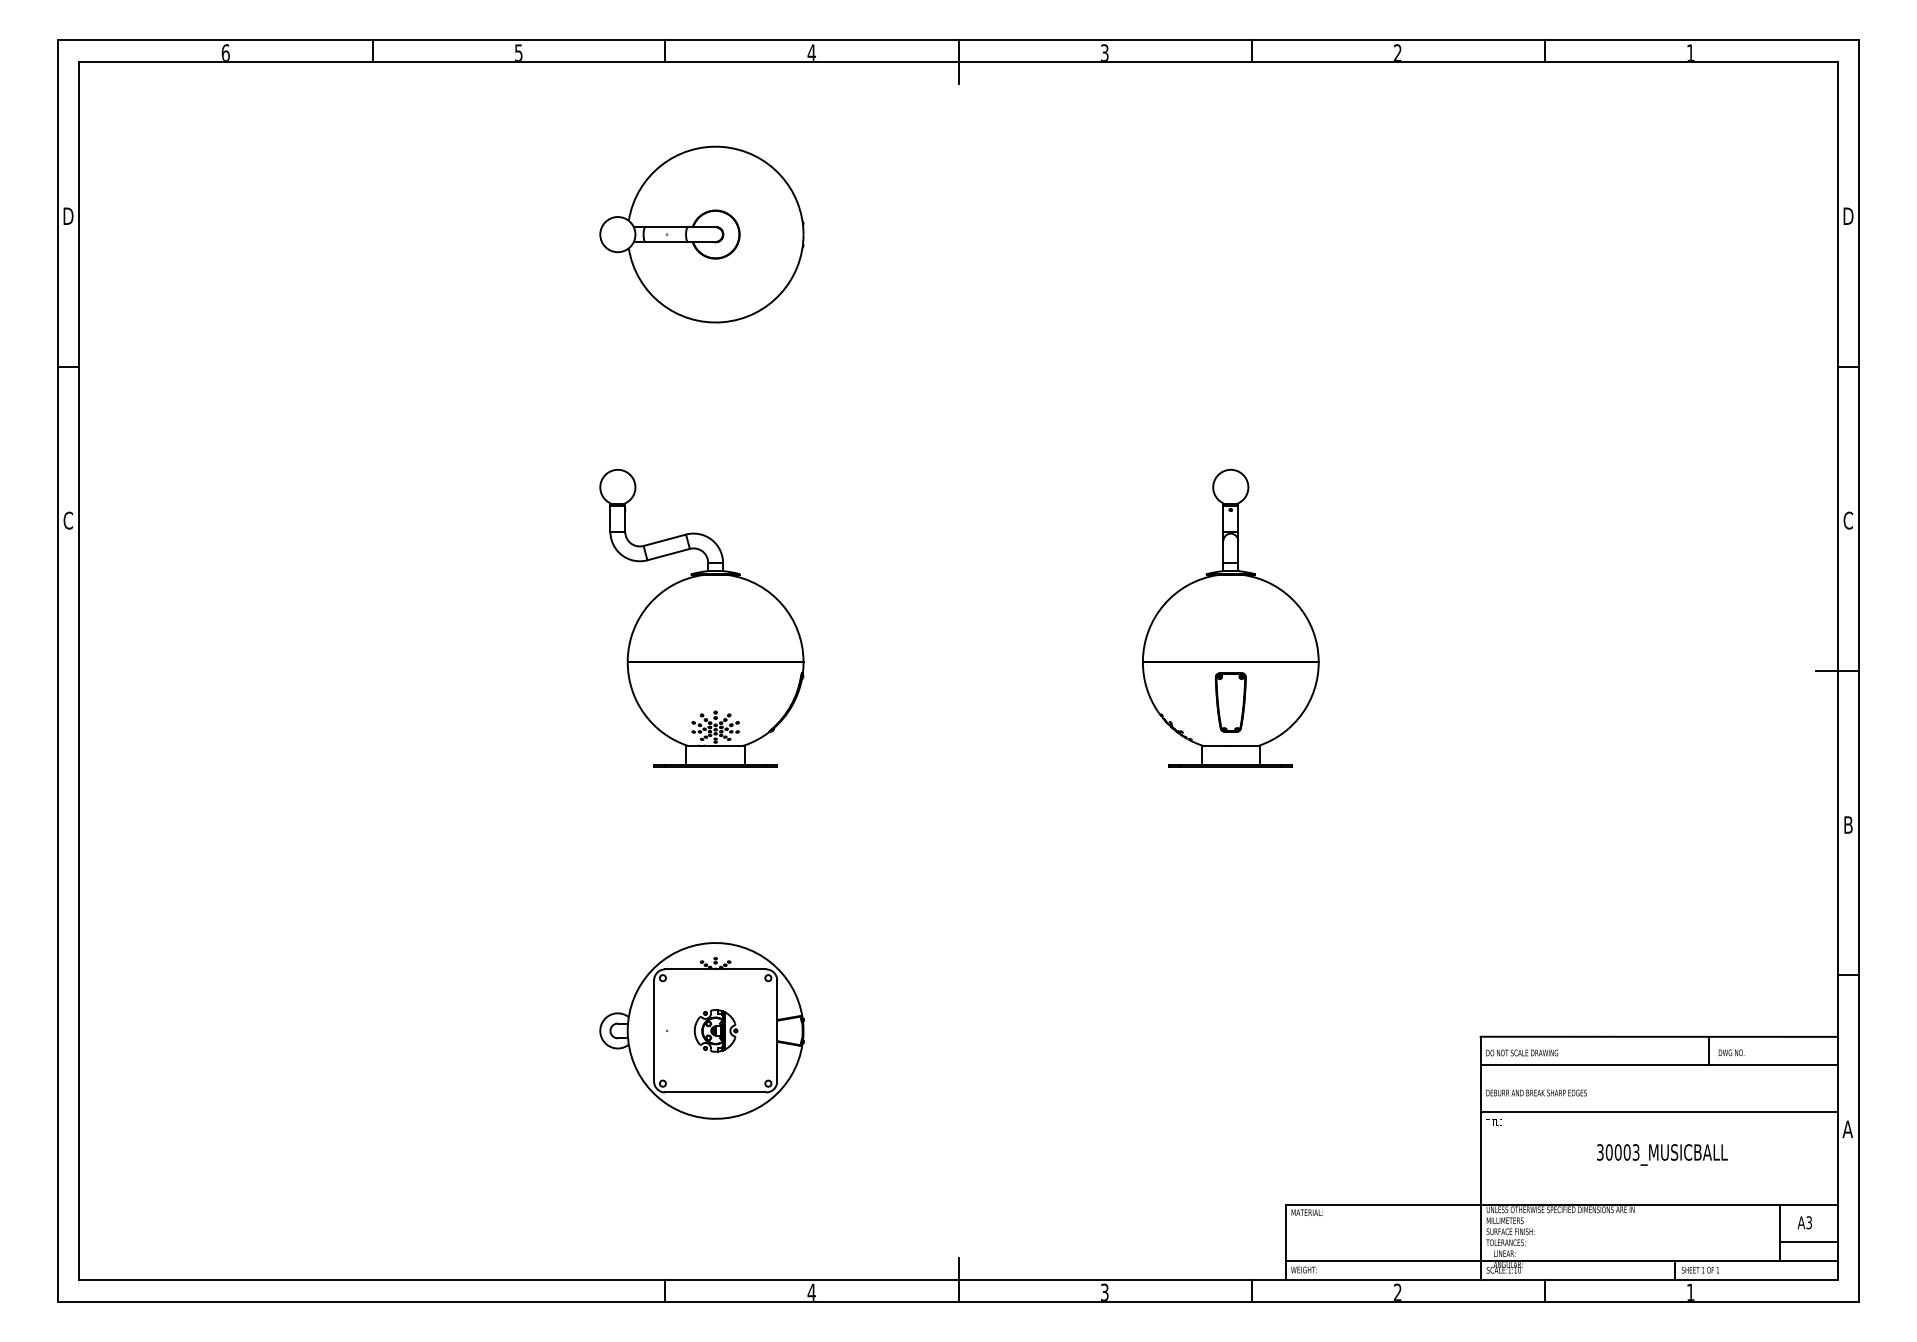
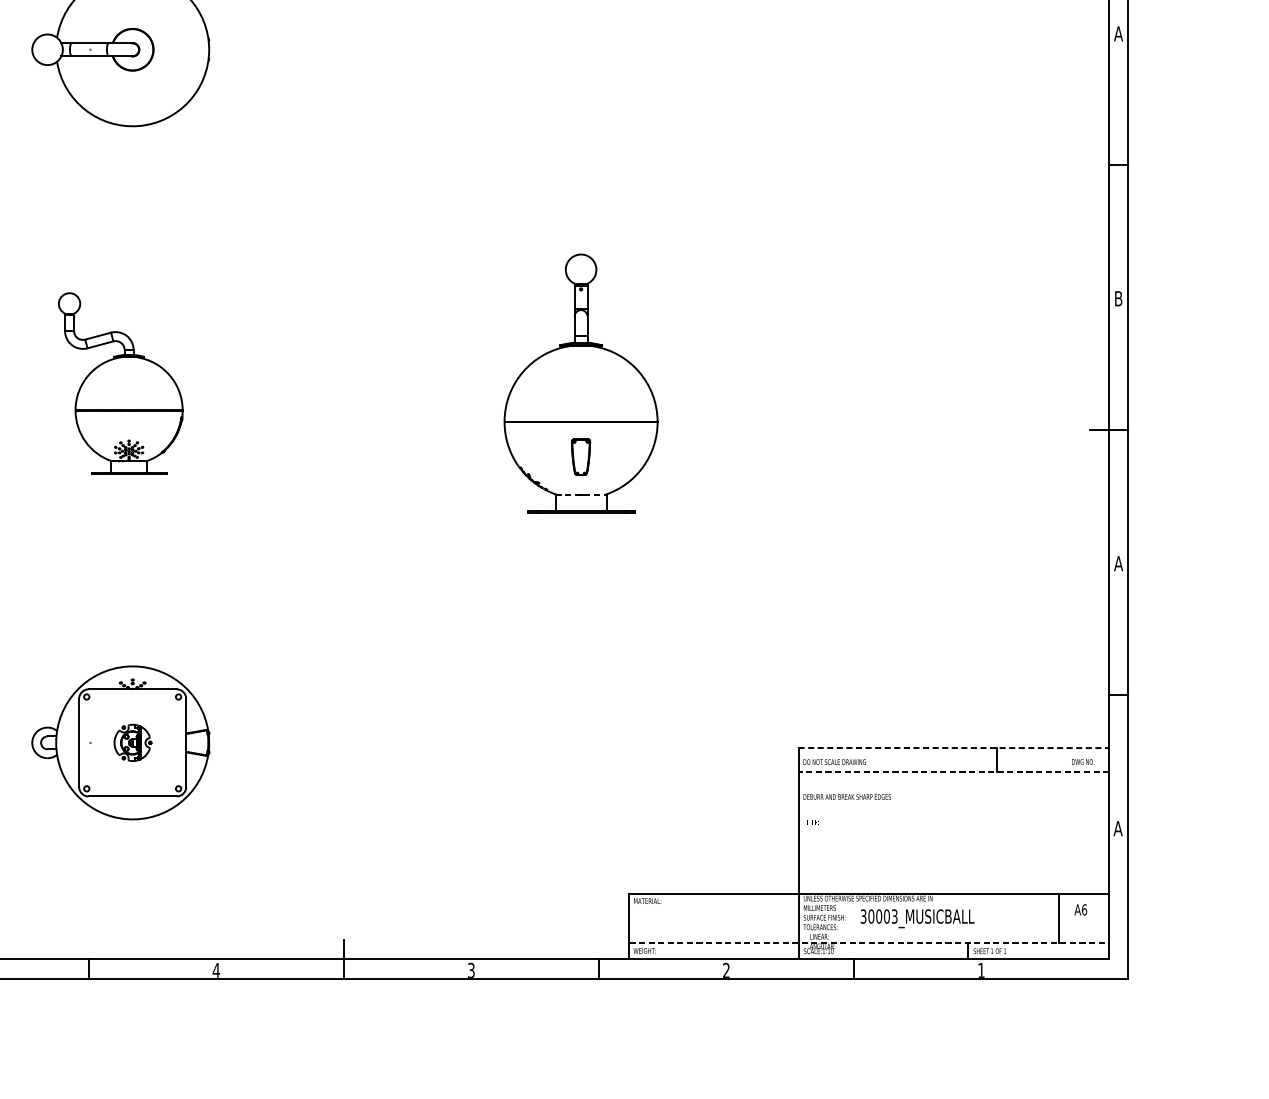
text: (1848, 215) -> (1118, 33), D -> A
text: (1848, 520) -> (1118, 298), C -> B
part: (701, 617) -> (120, 383), size x0.7
part: (1230, 702) -> (580, 457), size x0.7
line: (1231, 745) -> (581, 494), solid -> dashed
text: (1848, 824) -> (1118, 563), B -> A
line: (1659, 1036) -> (954, 747), solid -> dashed
text: (1731, 1052) -> (1083, 761), moved
line: (1658, 1064) -> (953, 772), solid -> dashed
line: (1658, 1111) -> (953, 813), removed
text: (1662, 1154) -> (917, 918), moved
text: (1809, 1222) -> (1084, 909), A3 -> A6
line: (1808, 1242) -> (1083, 927), removed
line: (1561, 1261) -> (868, 943), solid -> dashed

